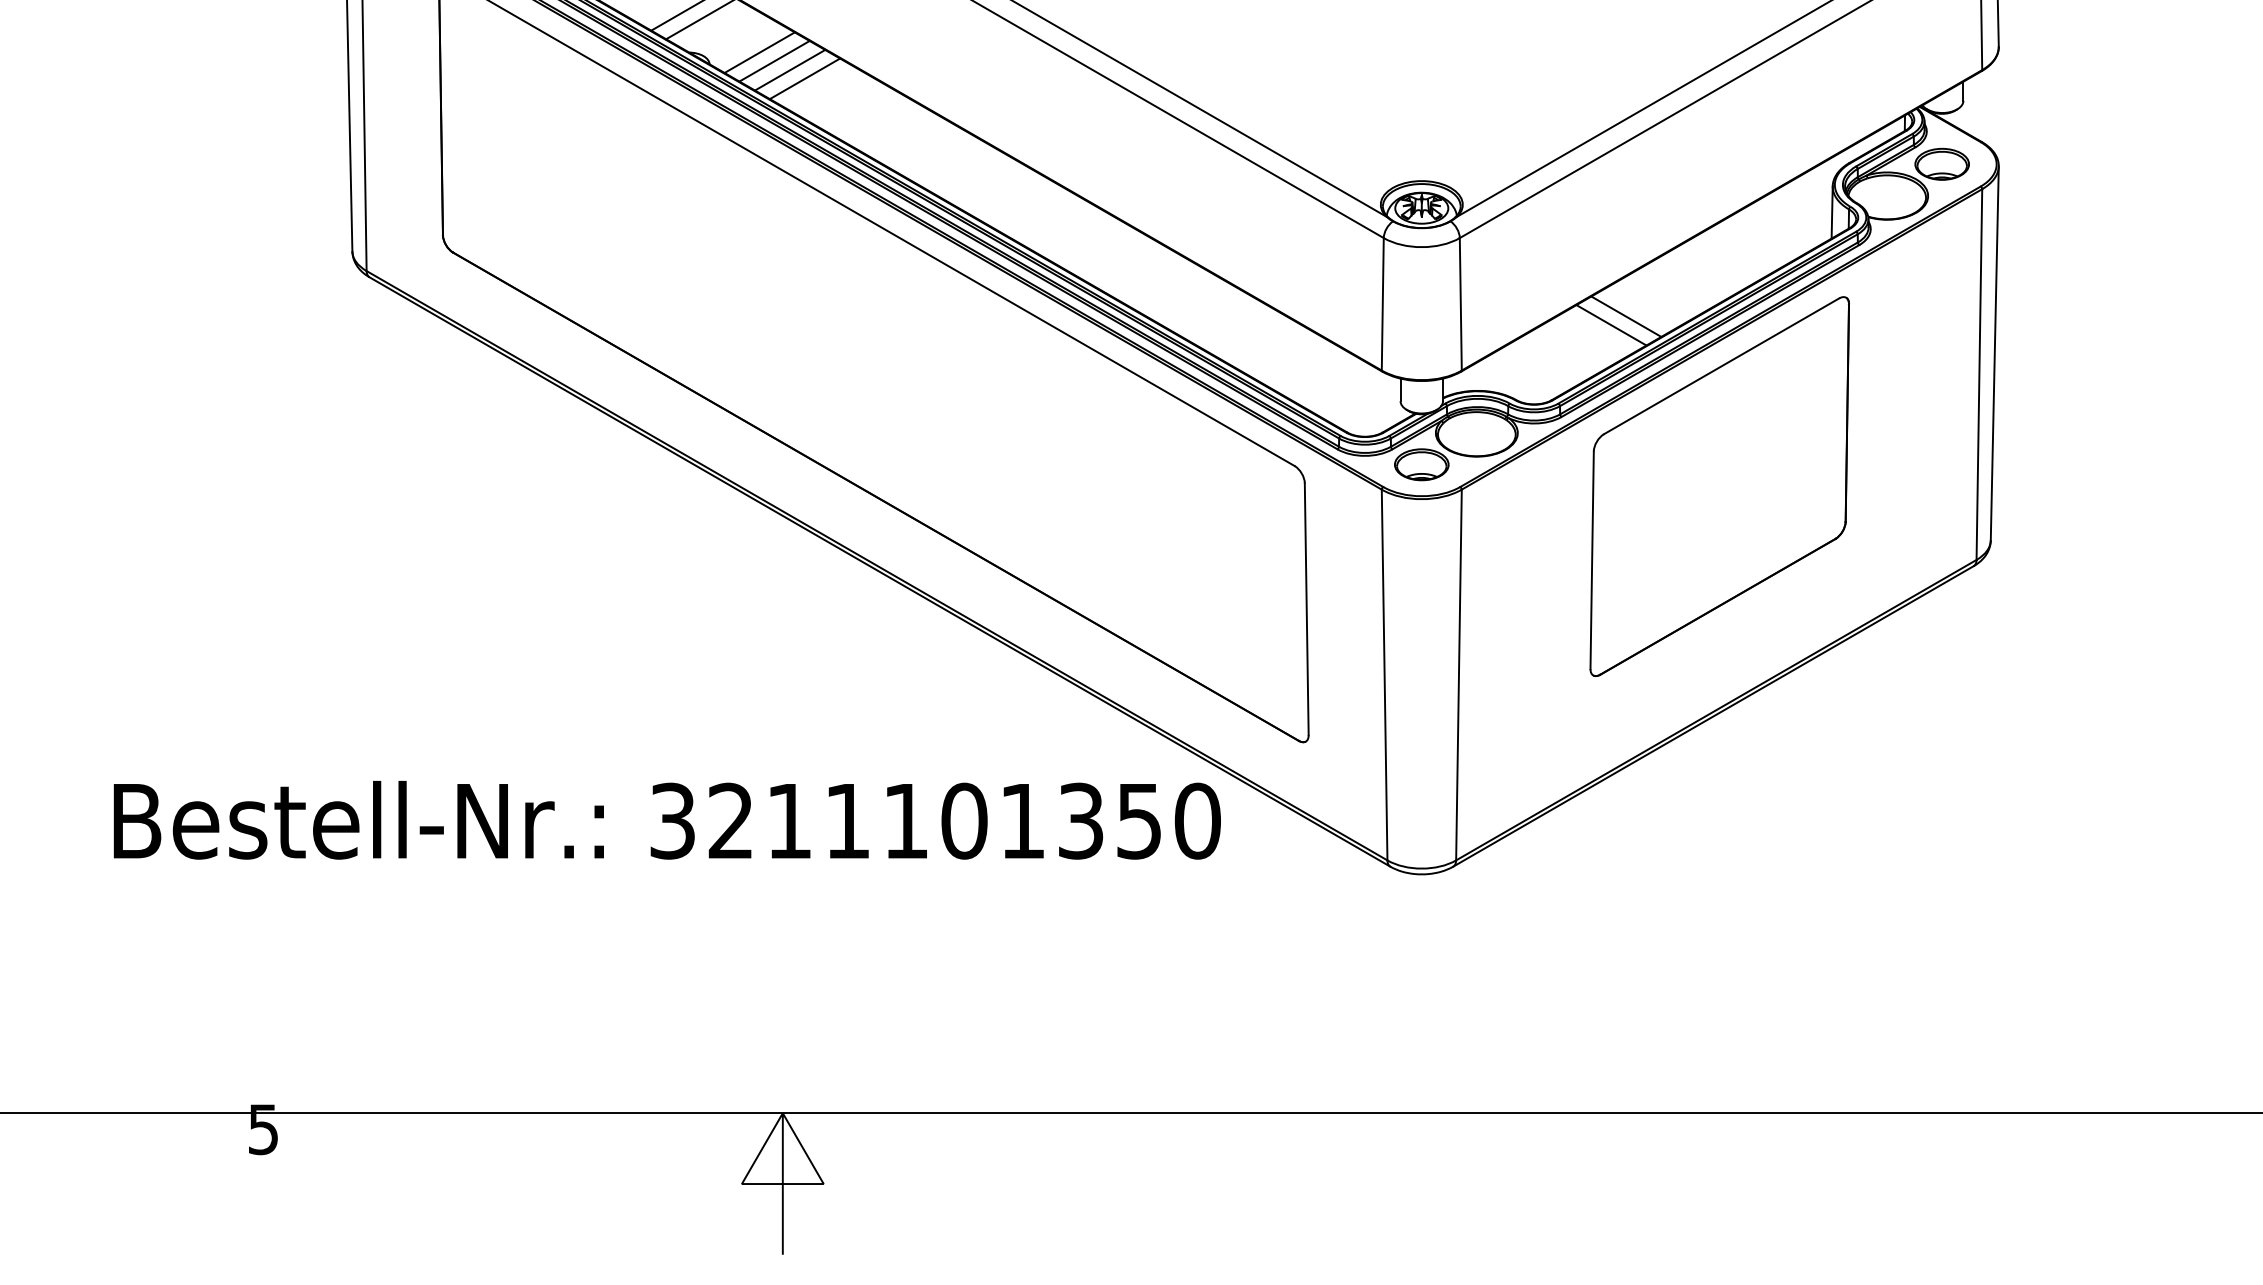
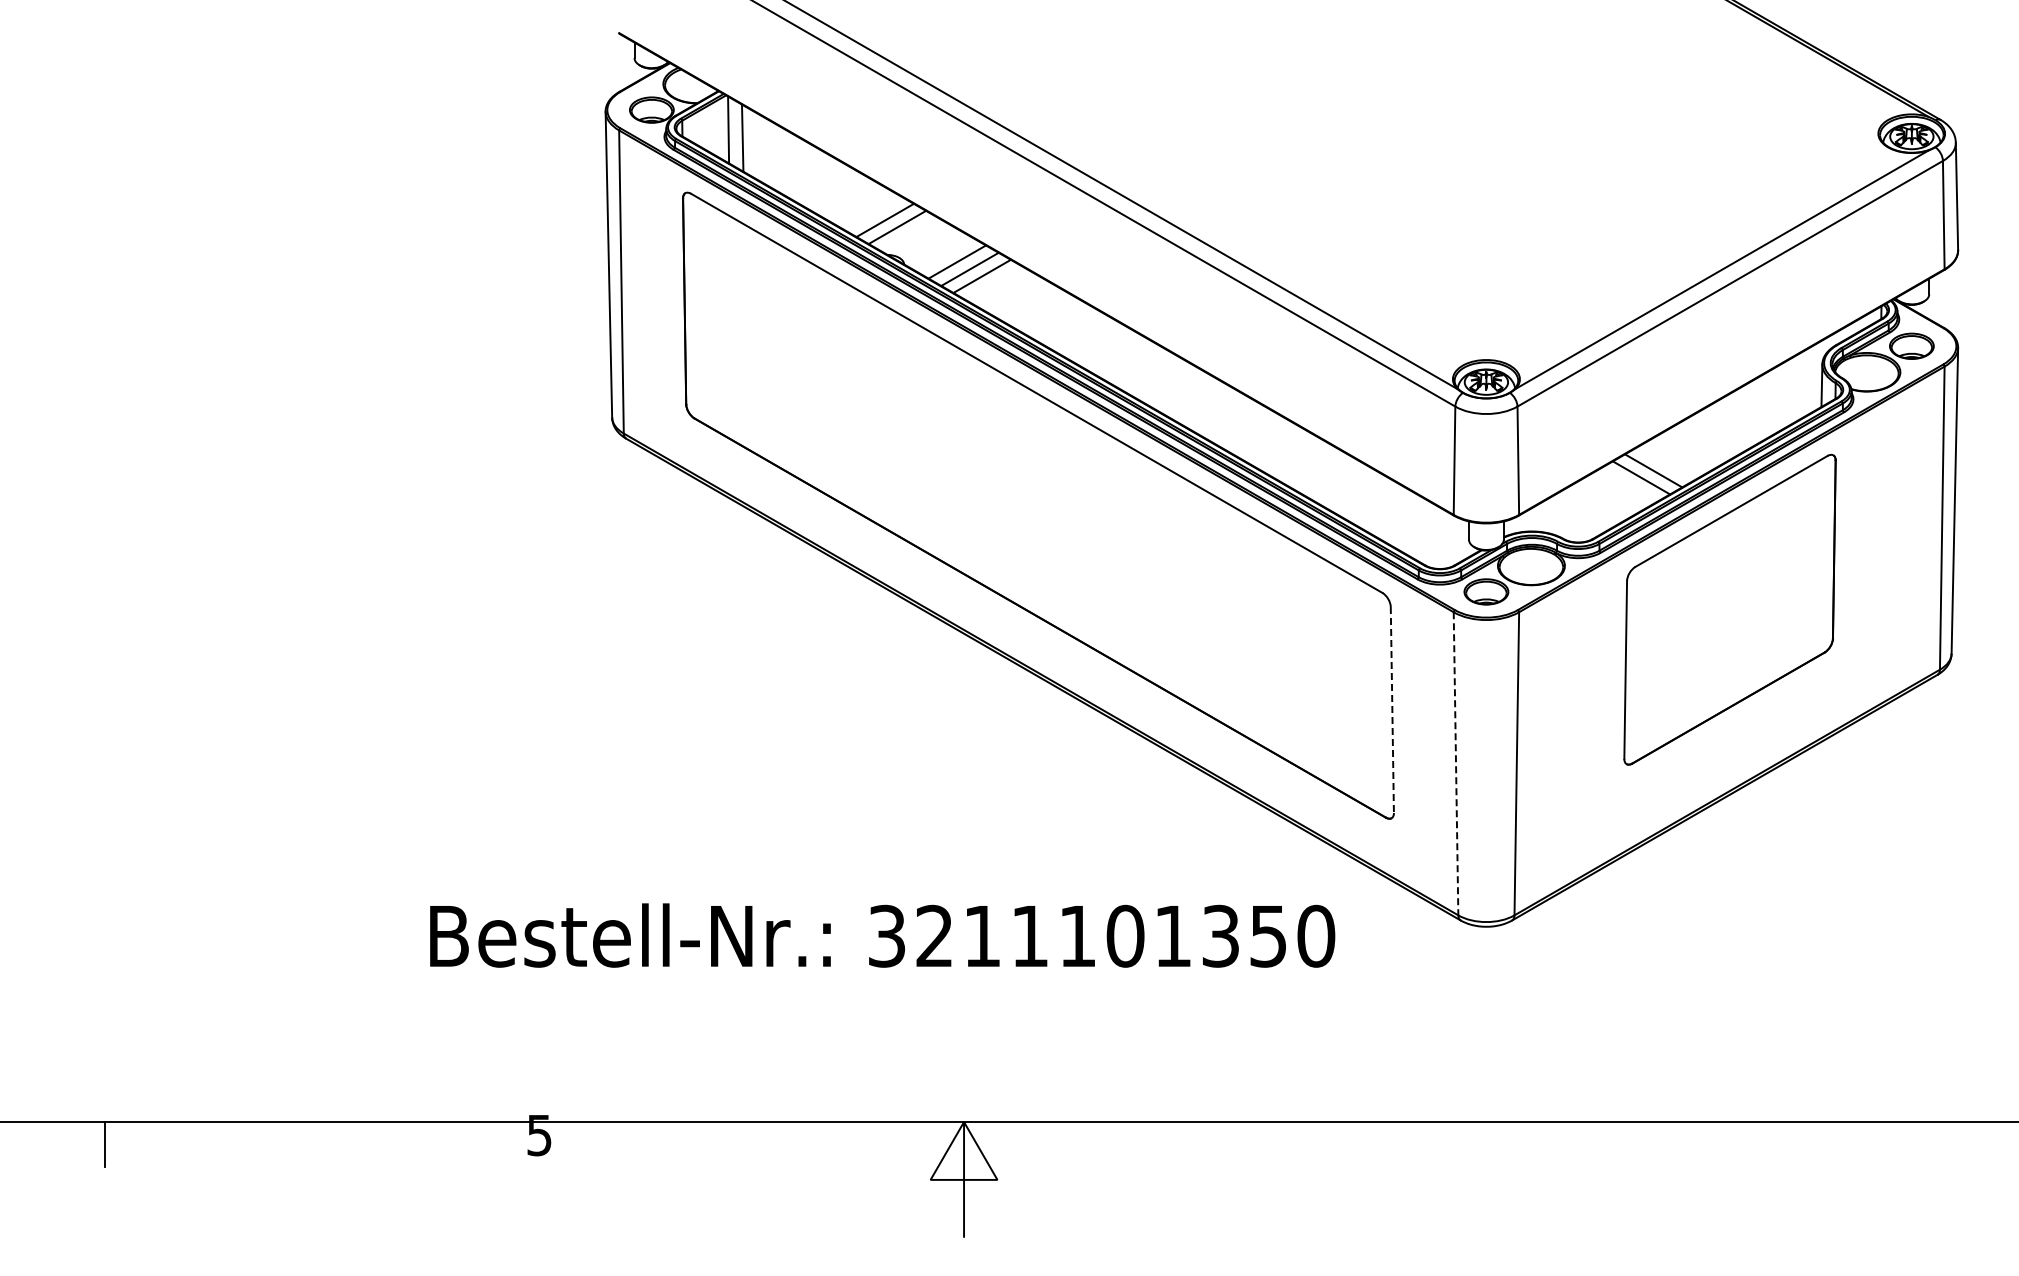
line: (758, 52) -> (944, 254), removed
line: (1306, 609) -> (1392, 710), solid -> dashed
line: (1385, 674) -> (1456, 763), solid -> dashed
text: (667, 820) -> (882, 935), moved

